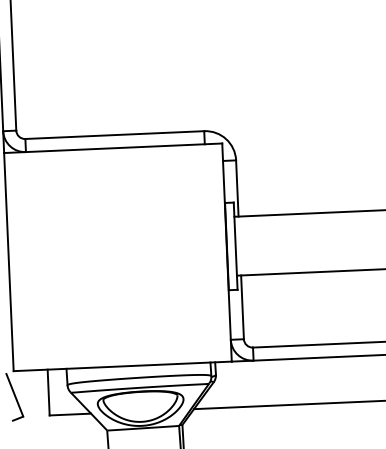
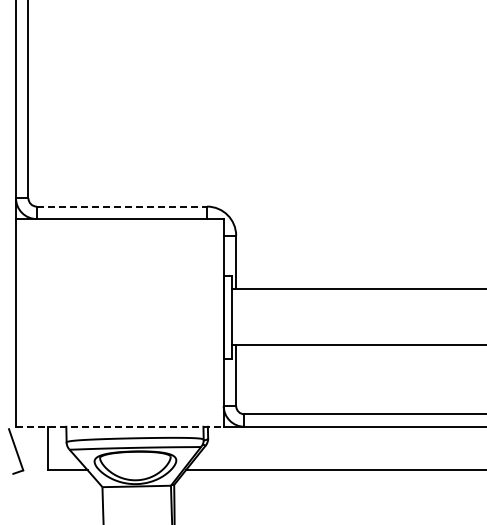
line: (115, 134) -> (122, 206), solid -> dashed
line: (122, 366) -> (119, 426), solid -> dashed

